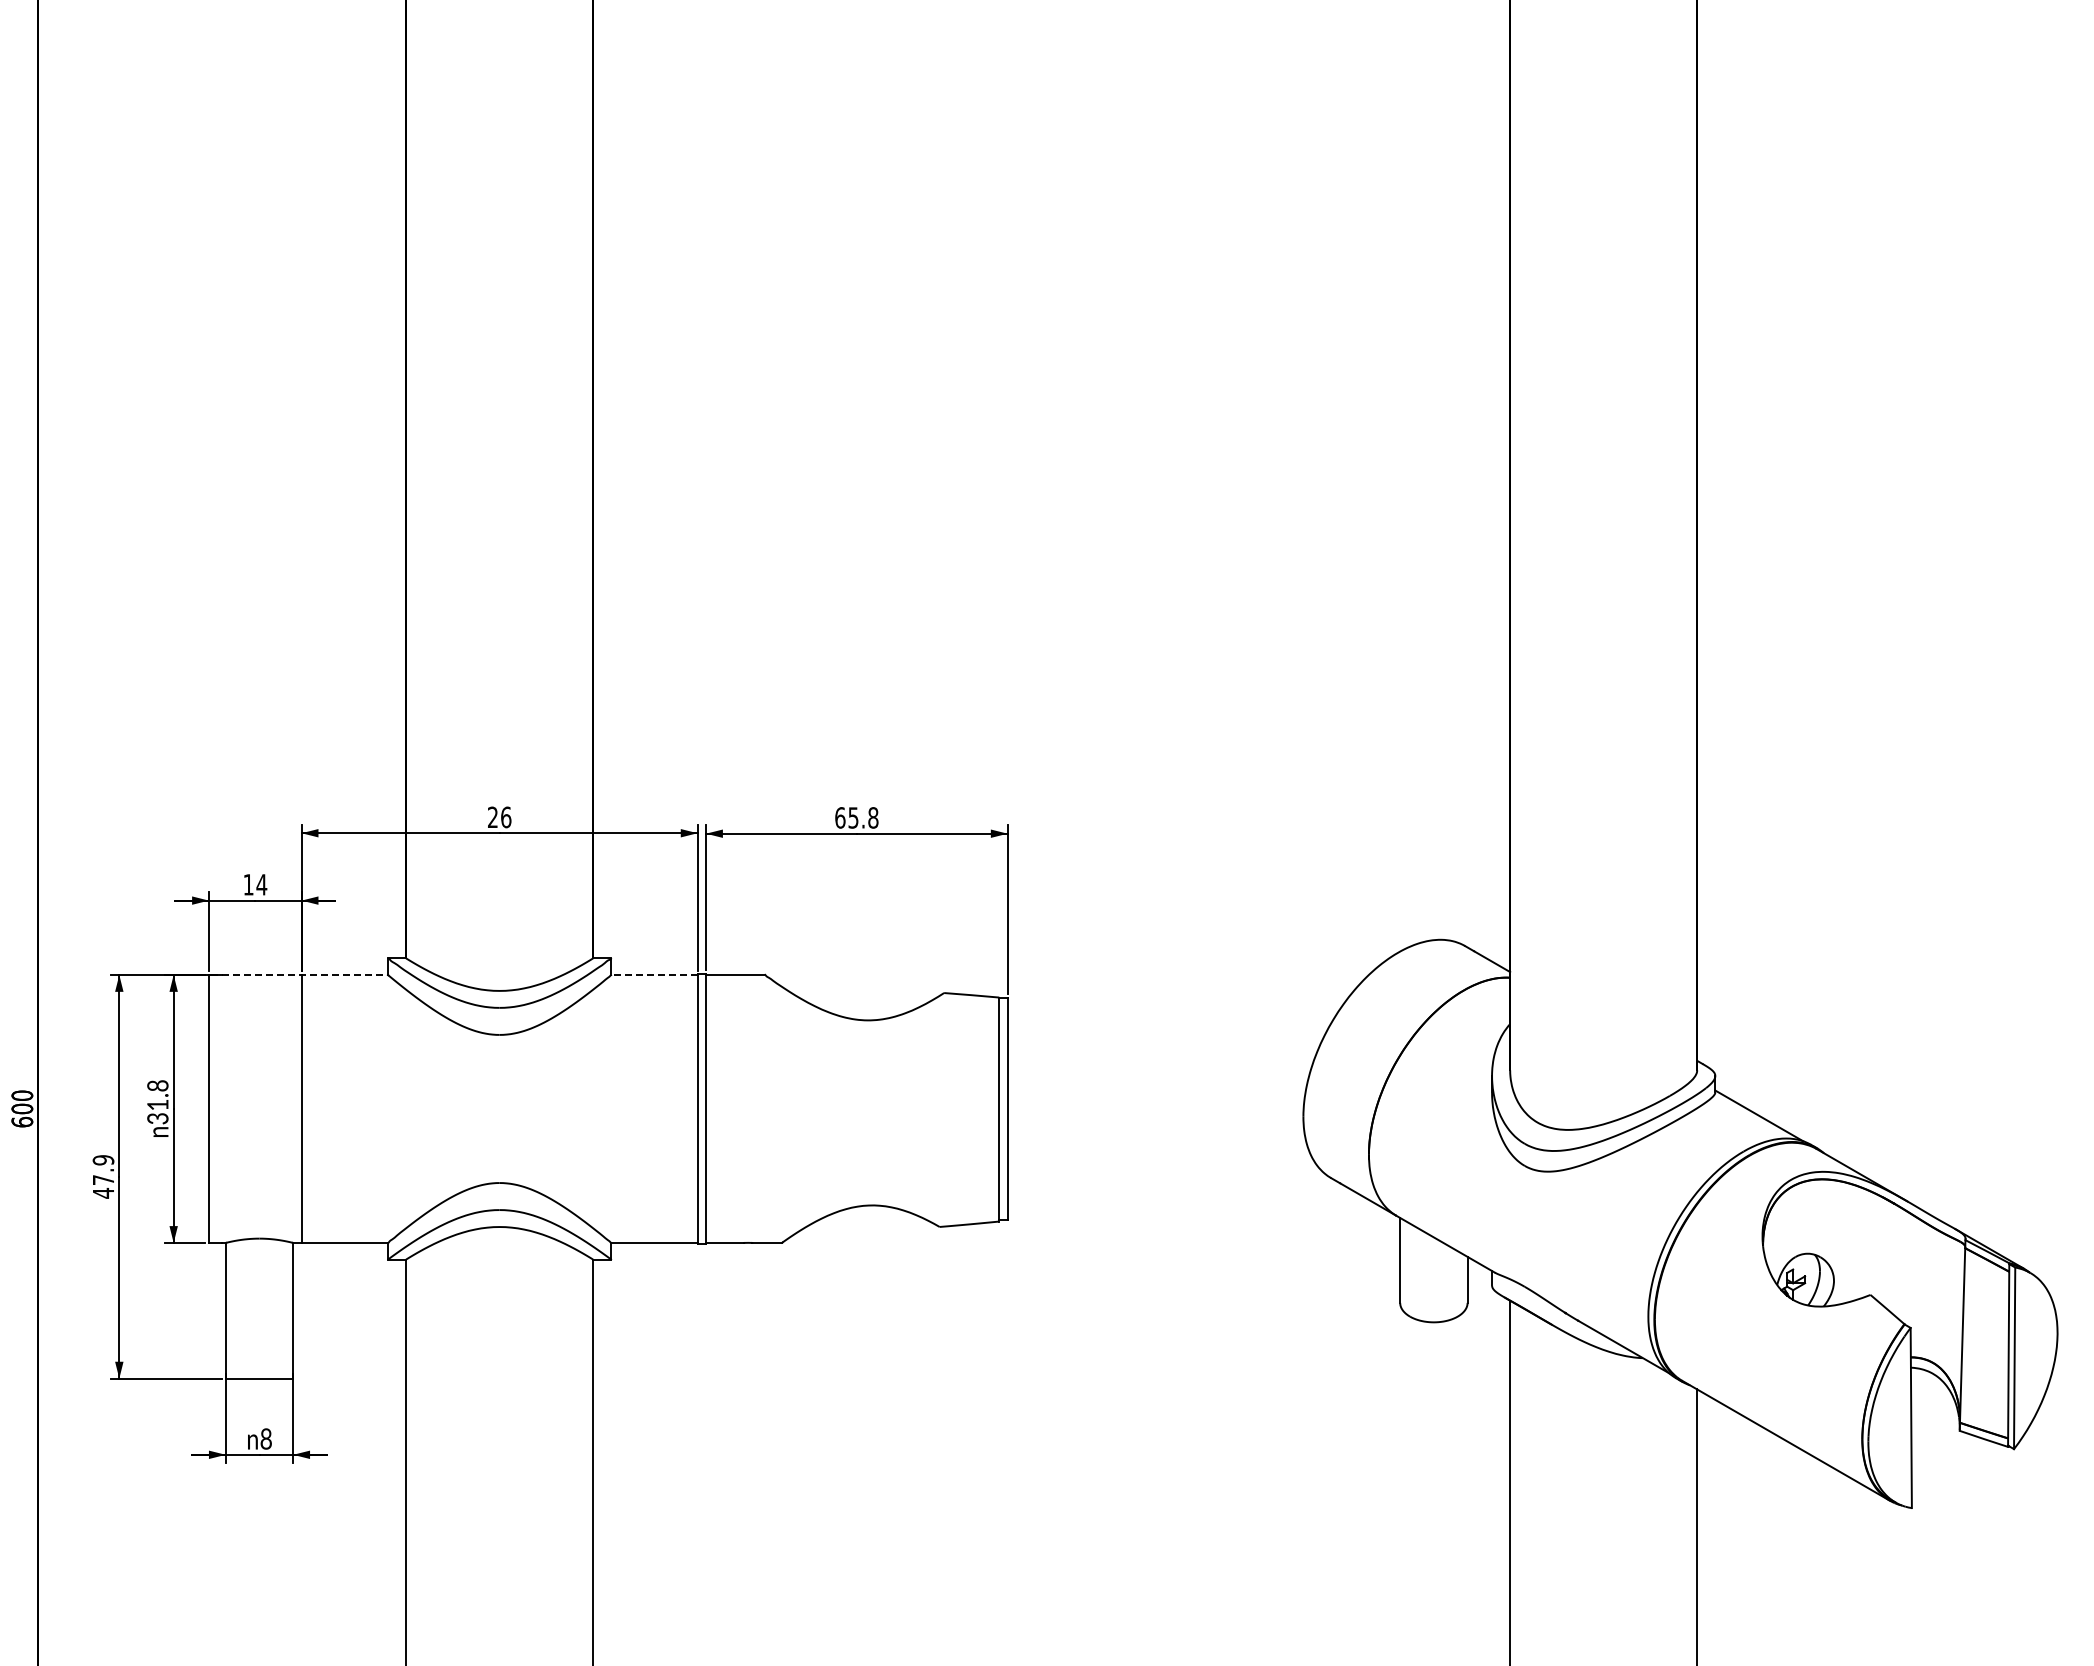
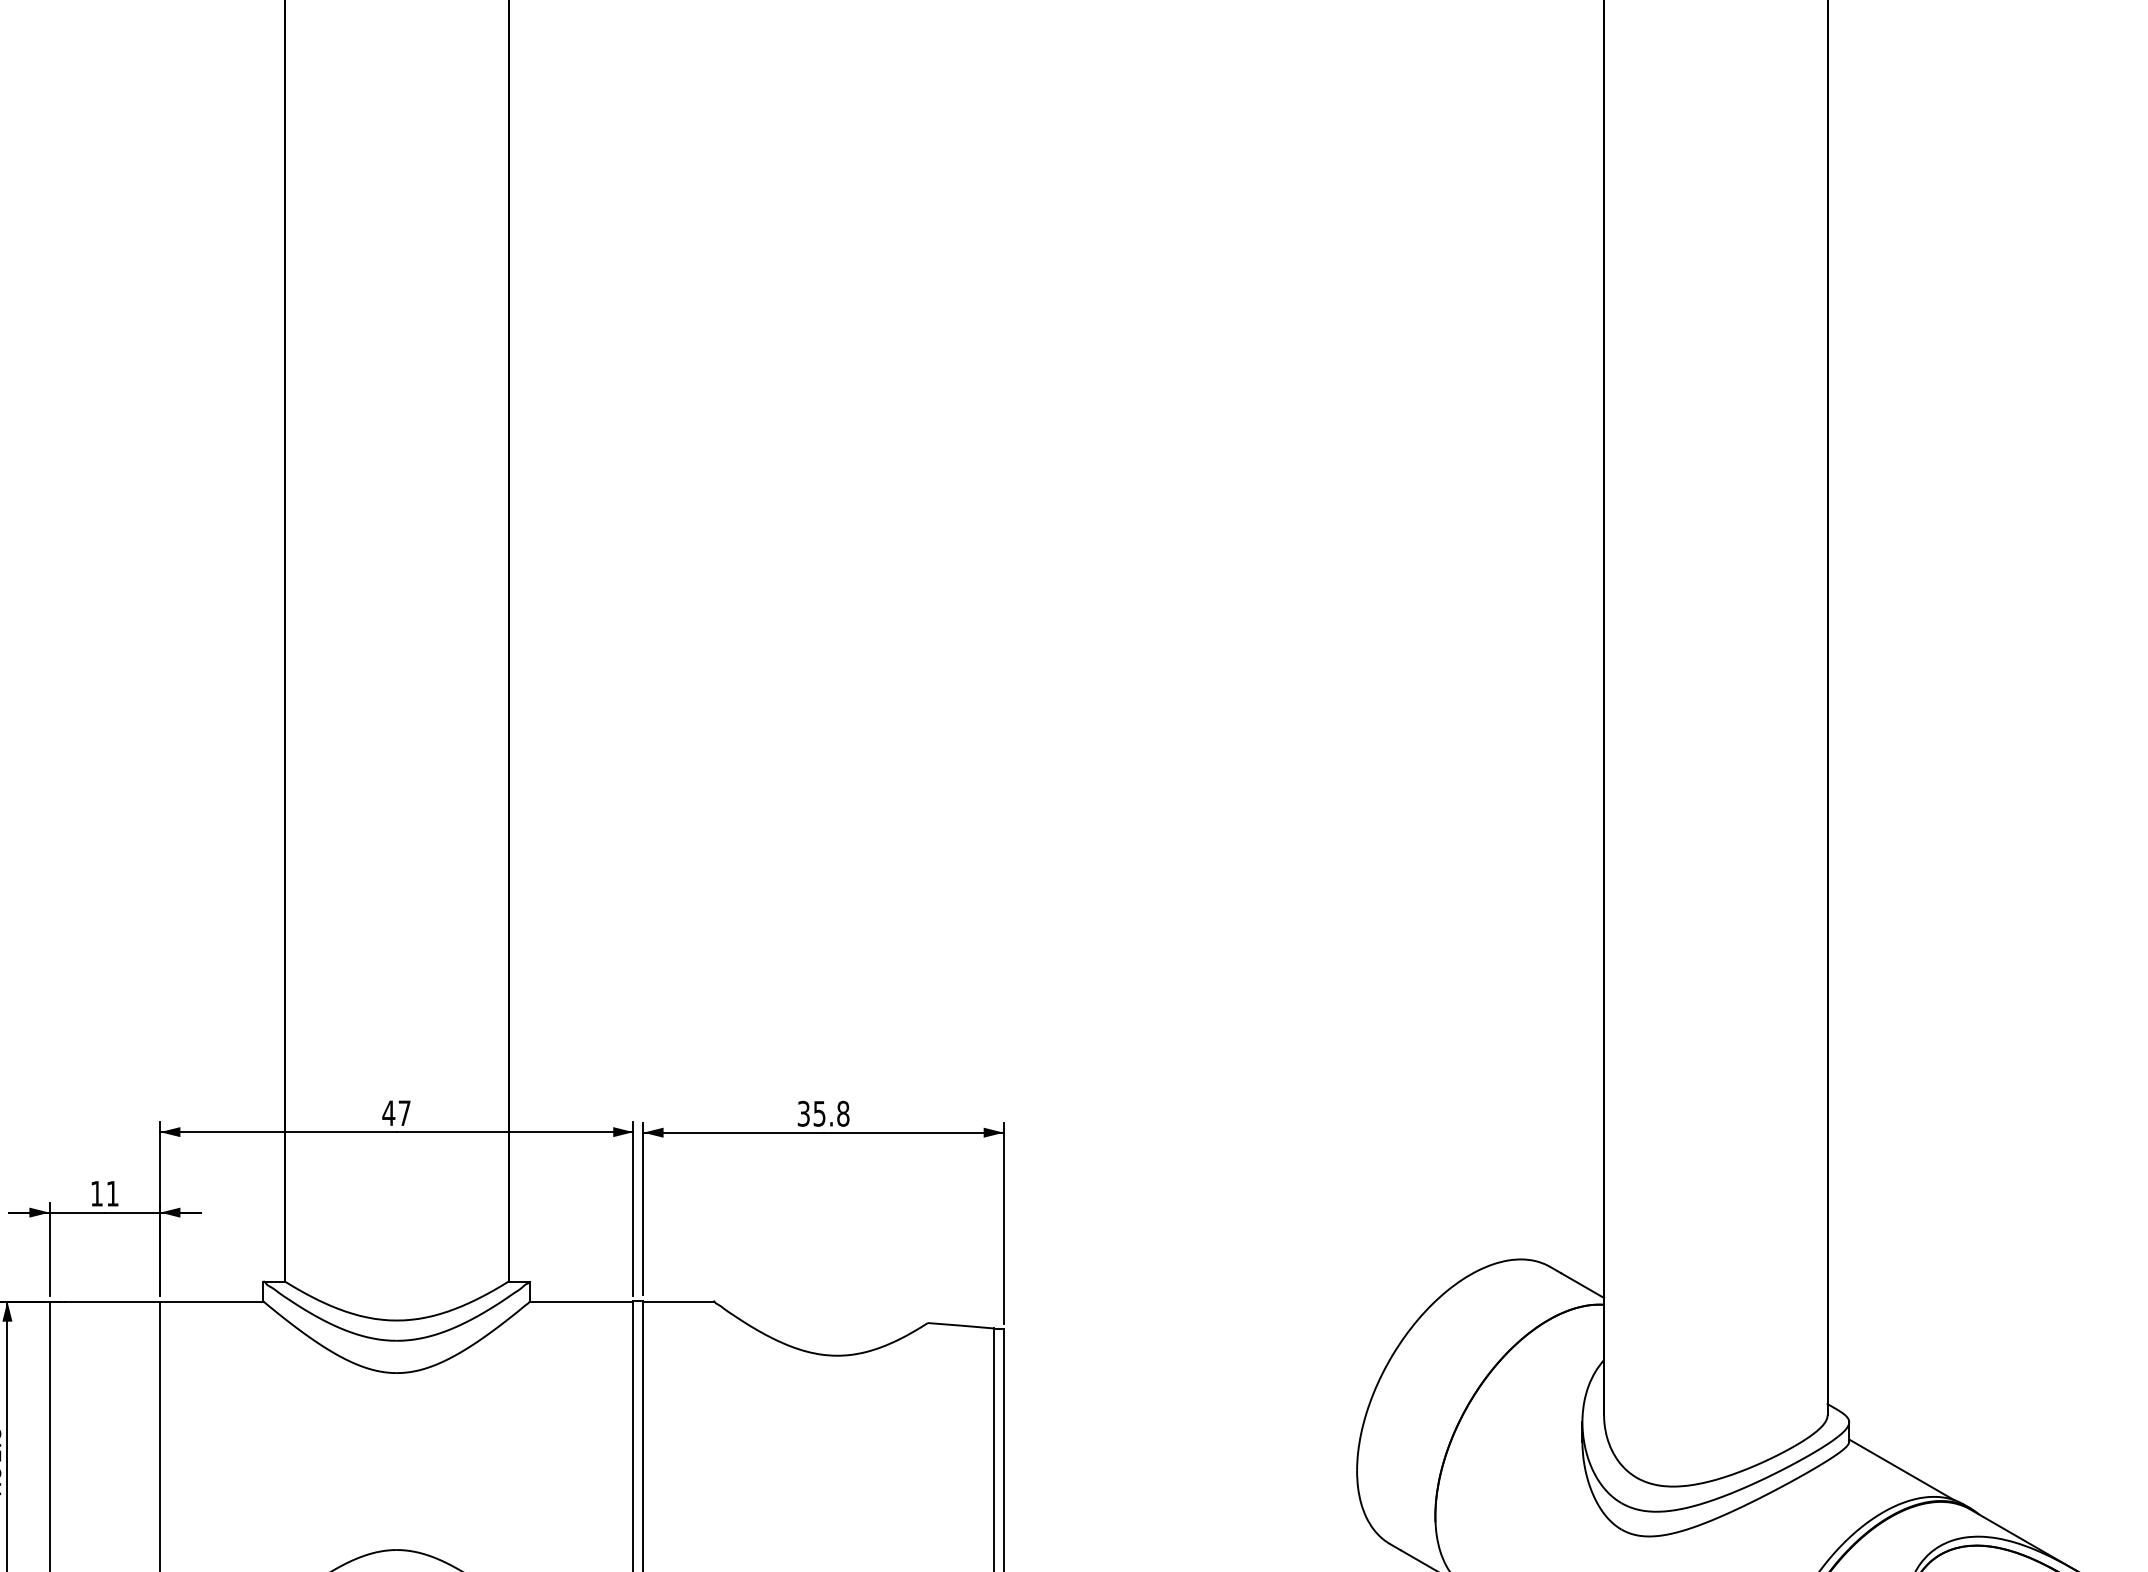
text: (499, 817) -> (396, 1113), 26 -> 47
text: (840, 817) -> (804, 1113), 65.8 -> 35.8
text: (261, 884) -> (112, 1193), 14 -> 11
line: (305, 975) -> (164, 1302), dashed -> solid
line: (653, 975) -> (580, 1302), dashed -> solid

